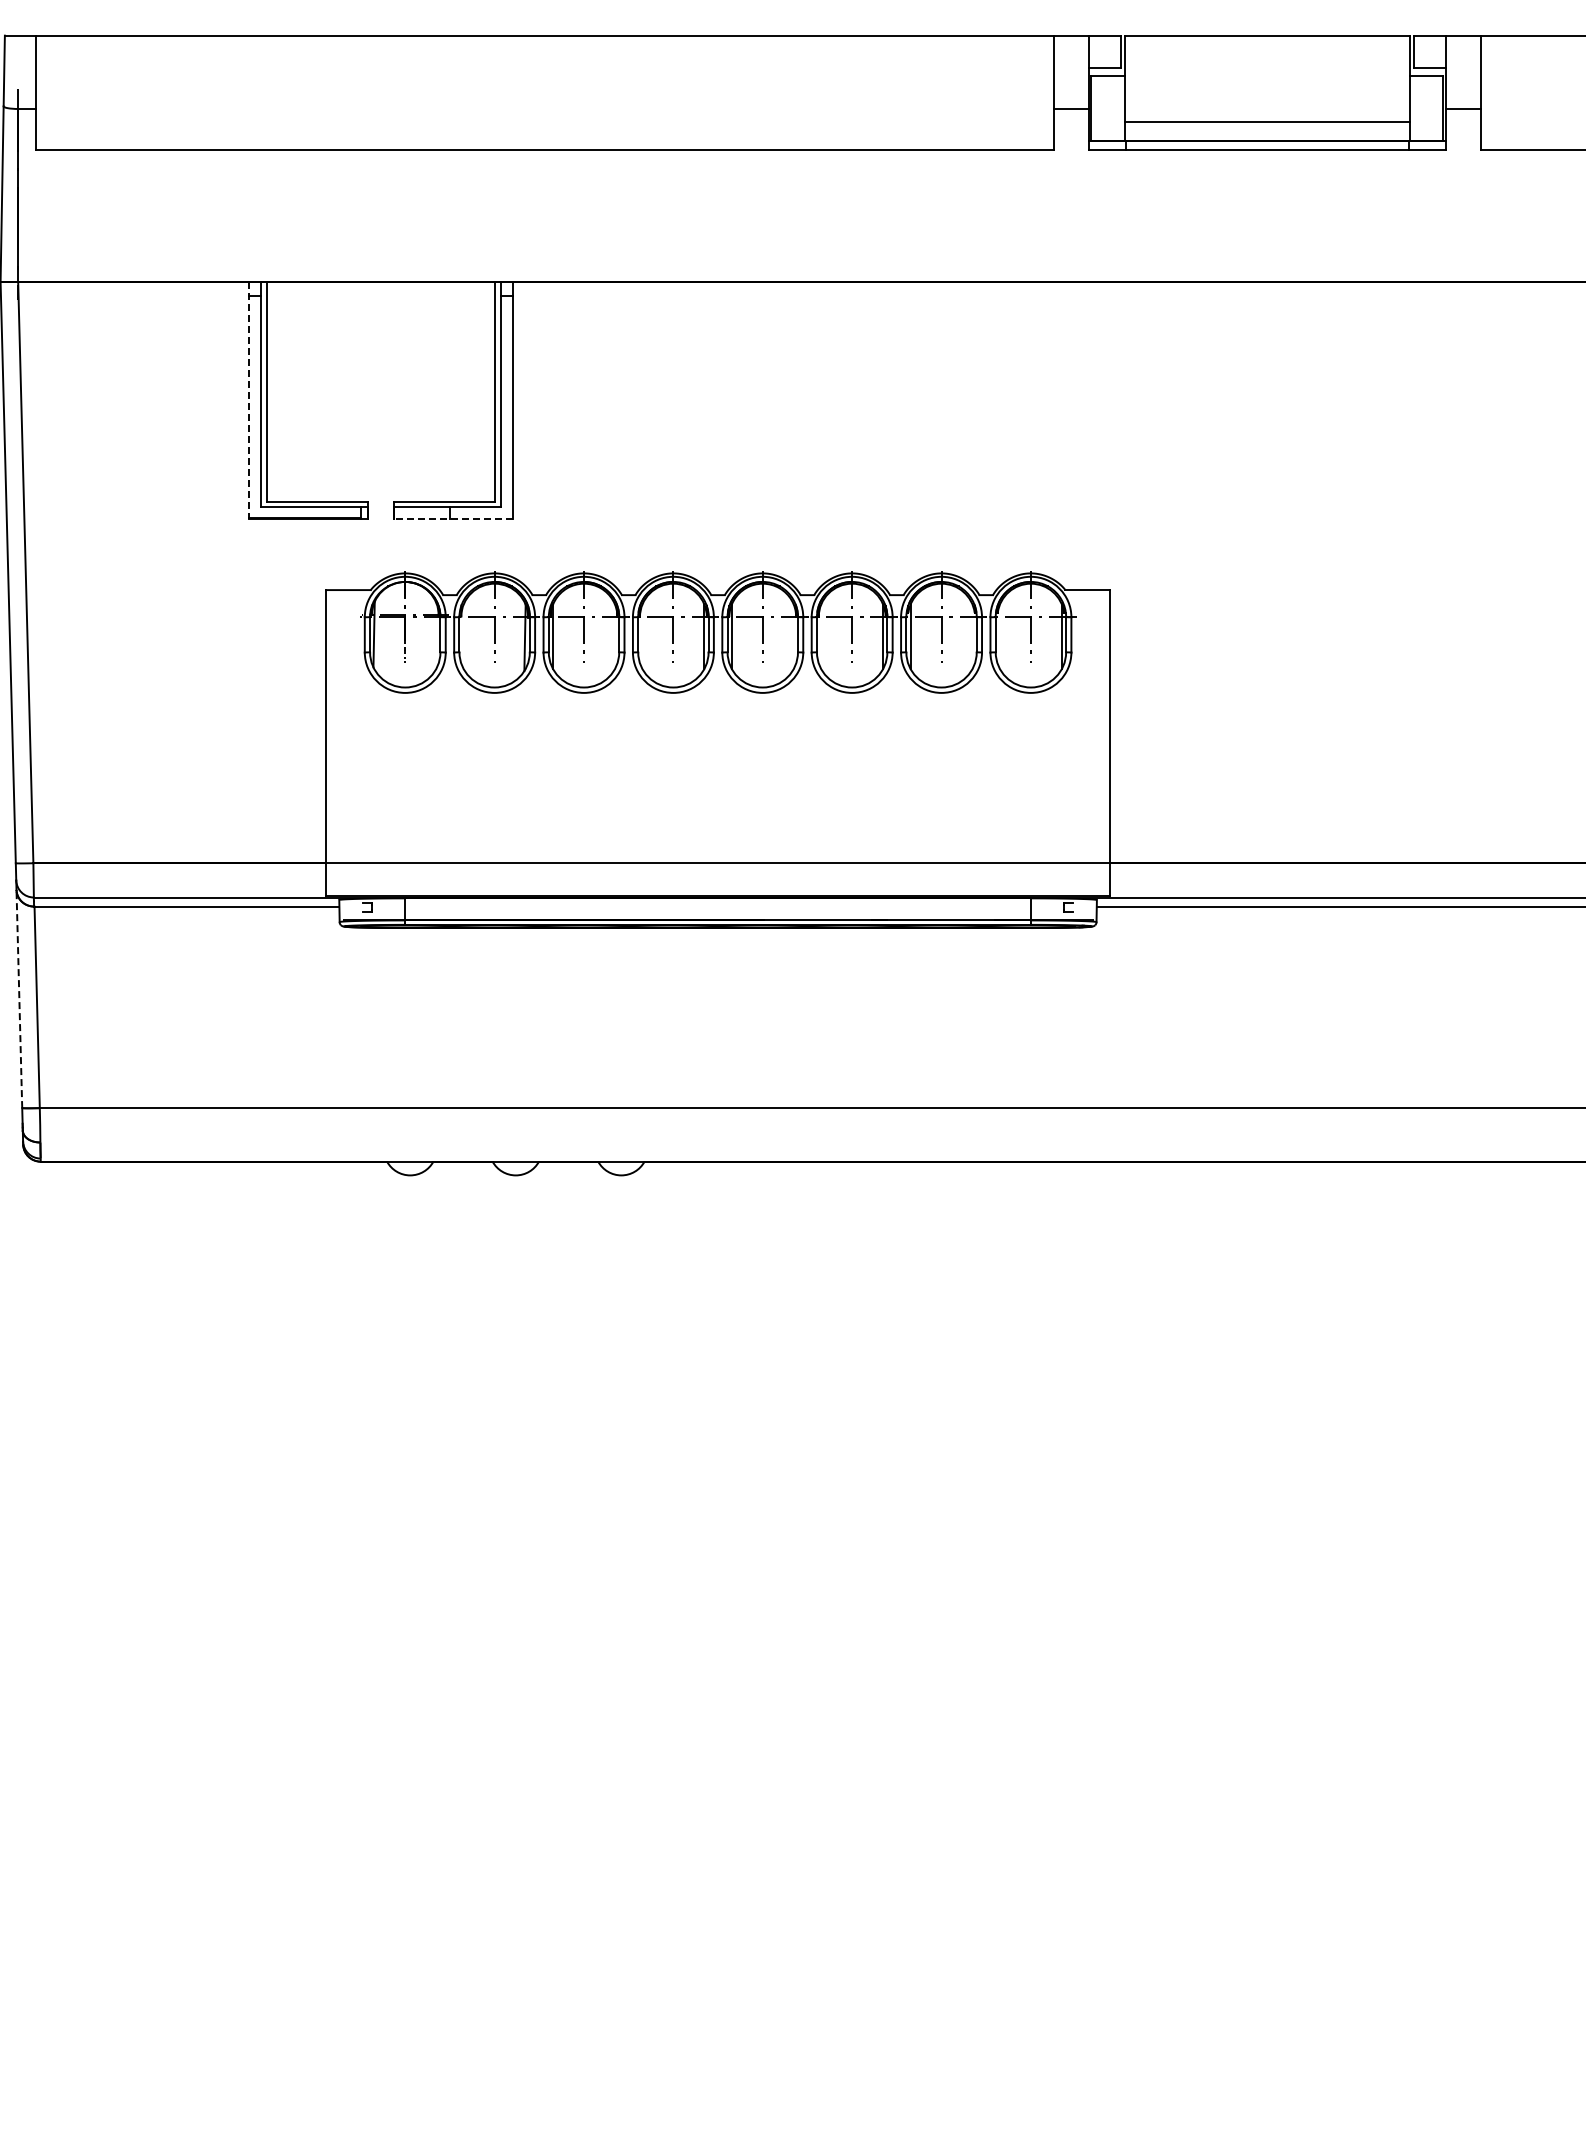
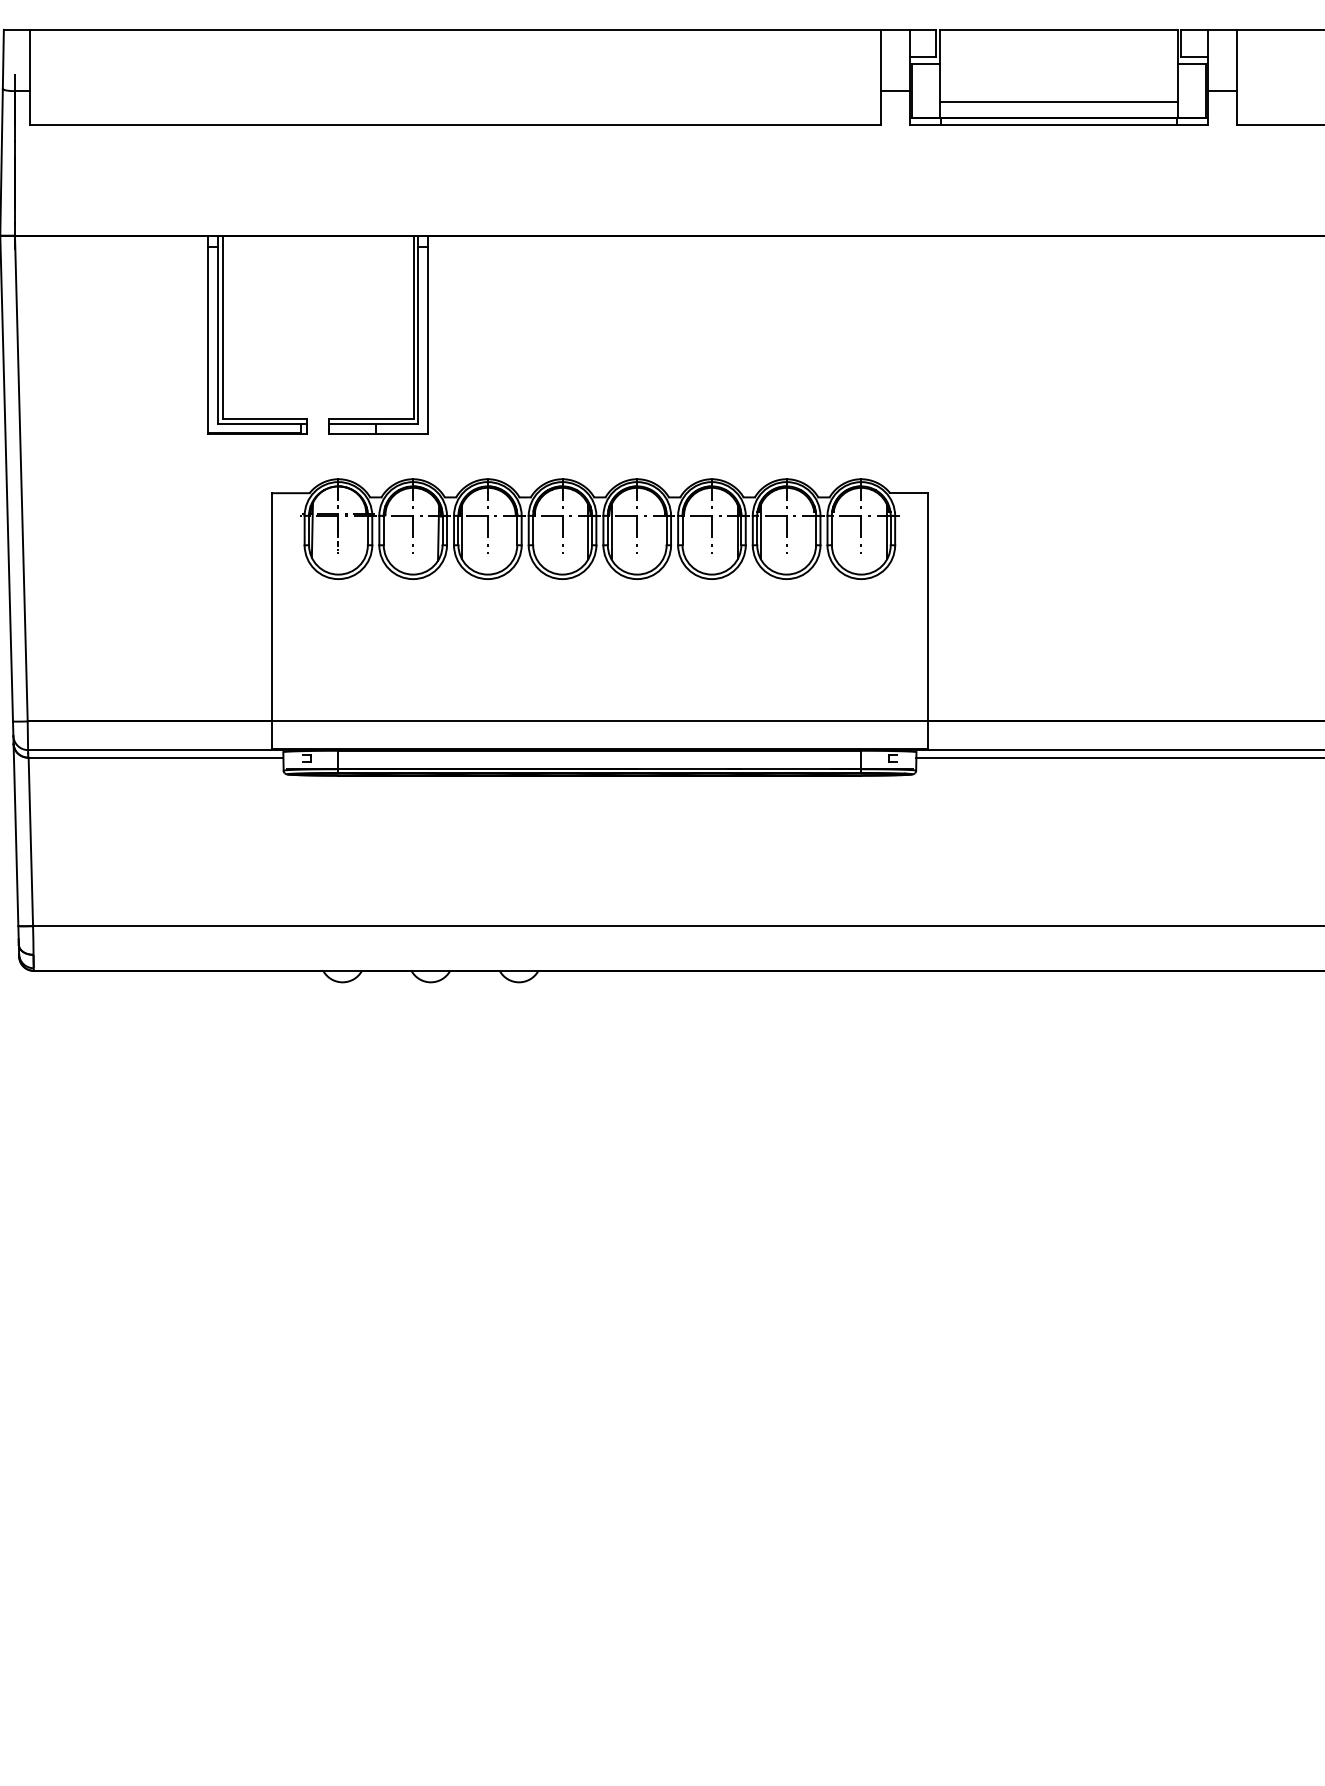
line: (249, 400) -> (208, 334), dashed -> solid
line: (453, 519) -> (378, 434), dashed -> solid
line: (19, 998) -> (16, 834), dashed -> solid

